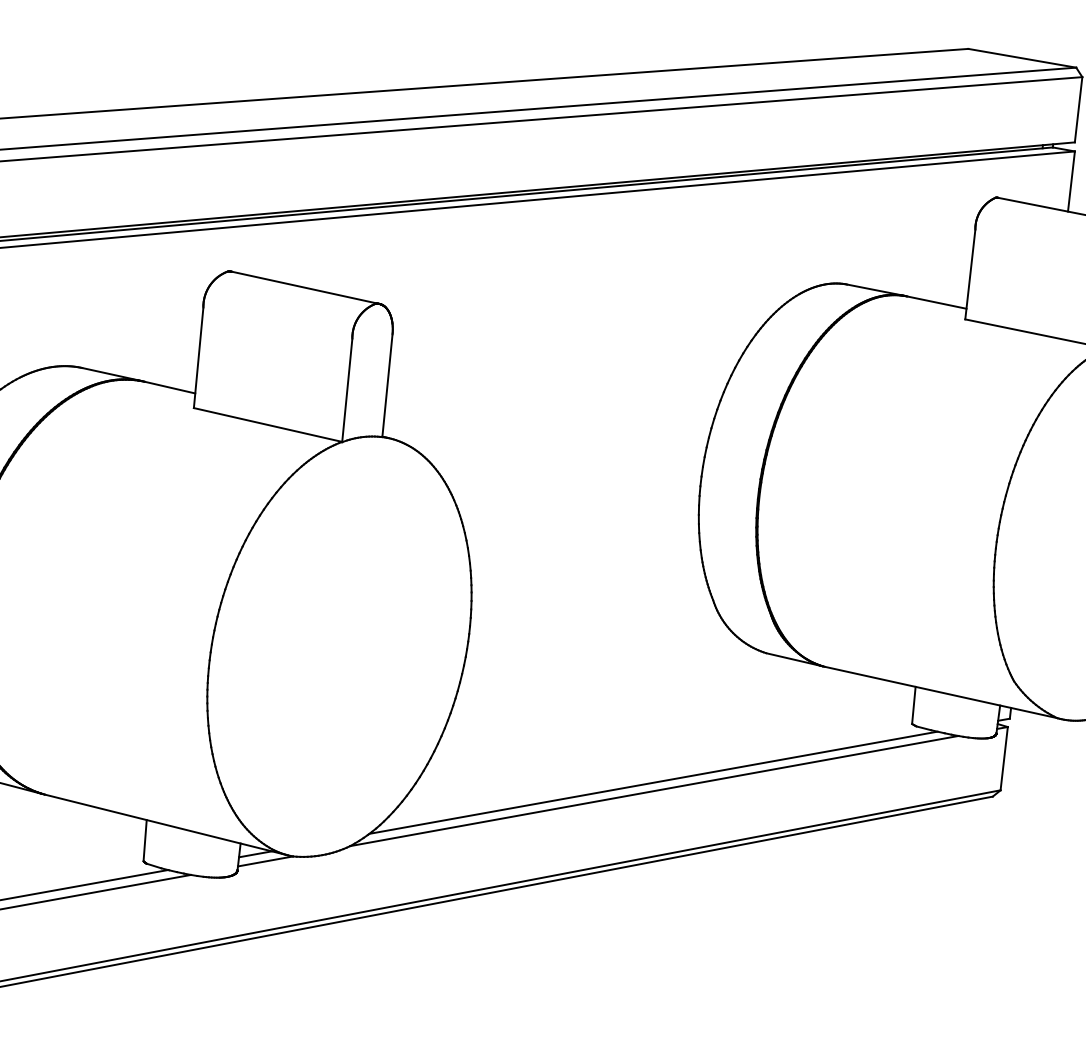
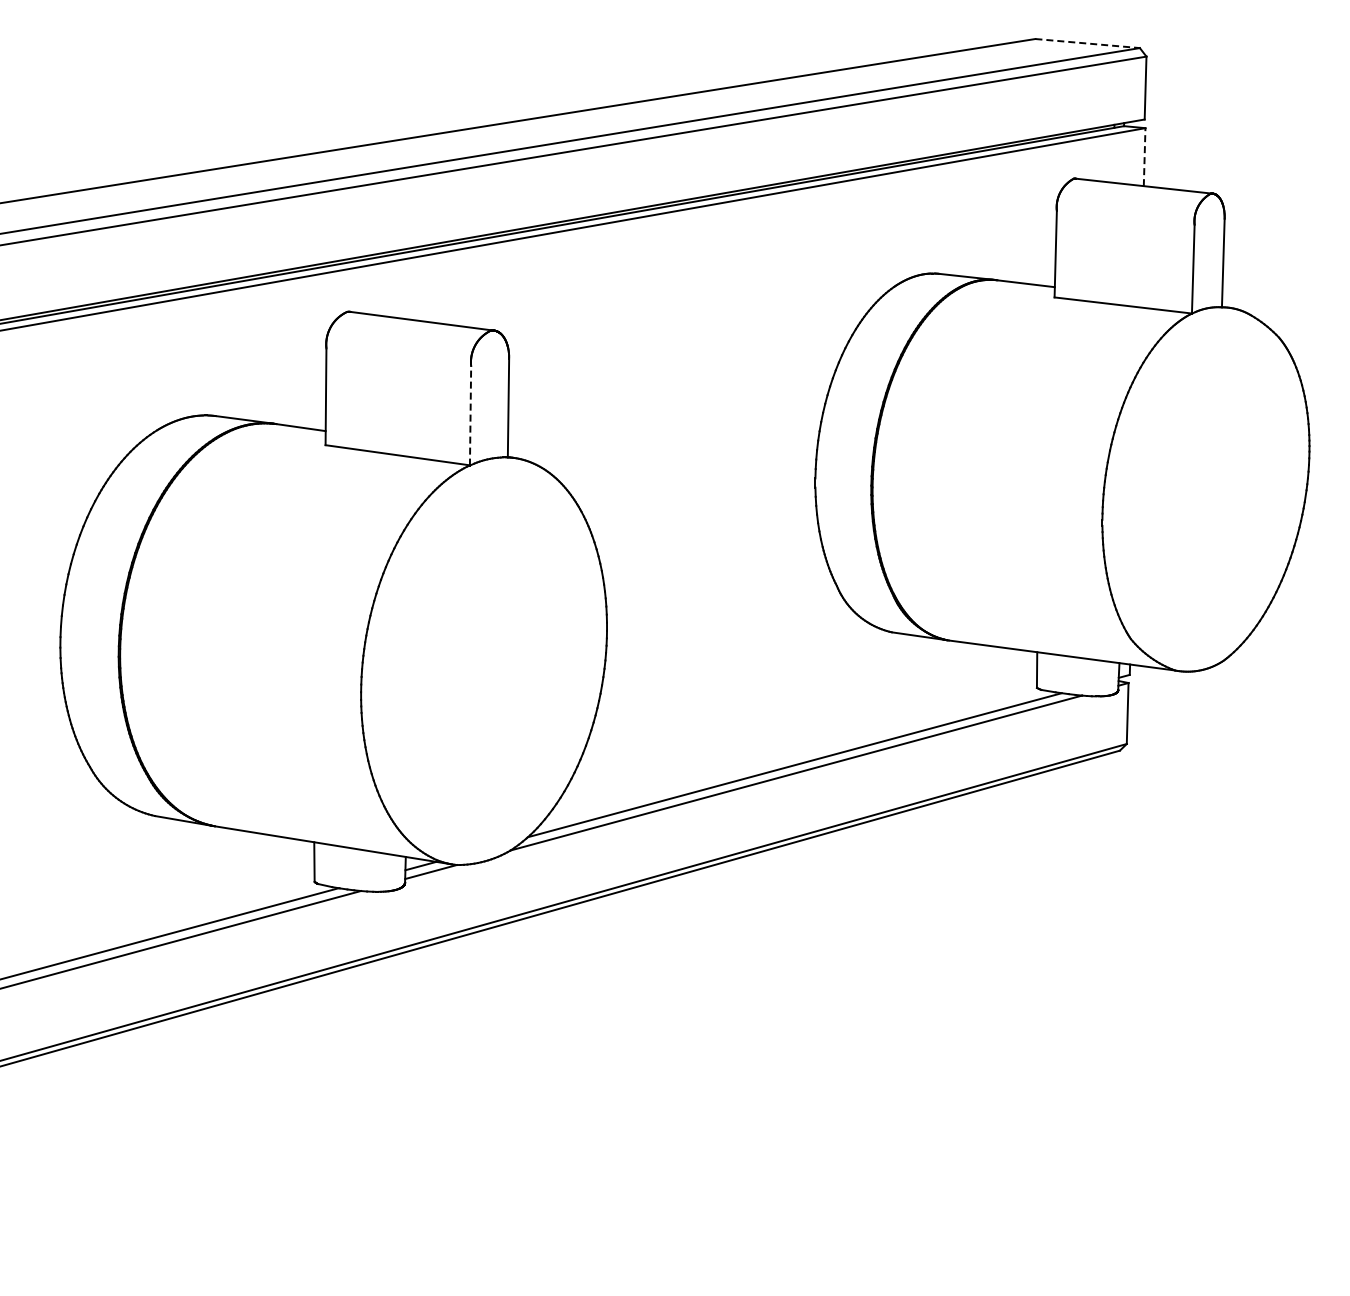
line: (1023, 58) -> (1088, 43), solid -> dashed
line: (1071, 181) -> (1144, 157), solid -> dashed
line: (347, 390) -> (470, 415), solid -> dashed

